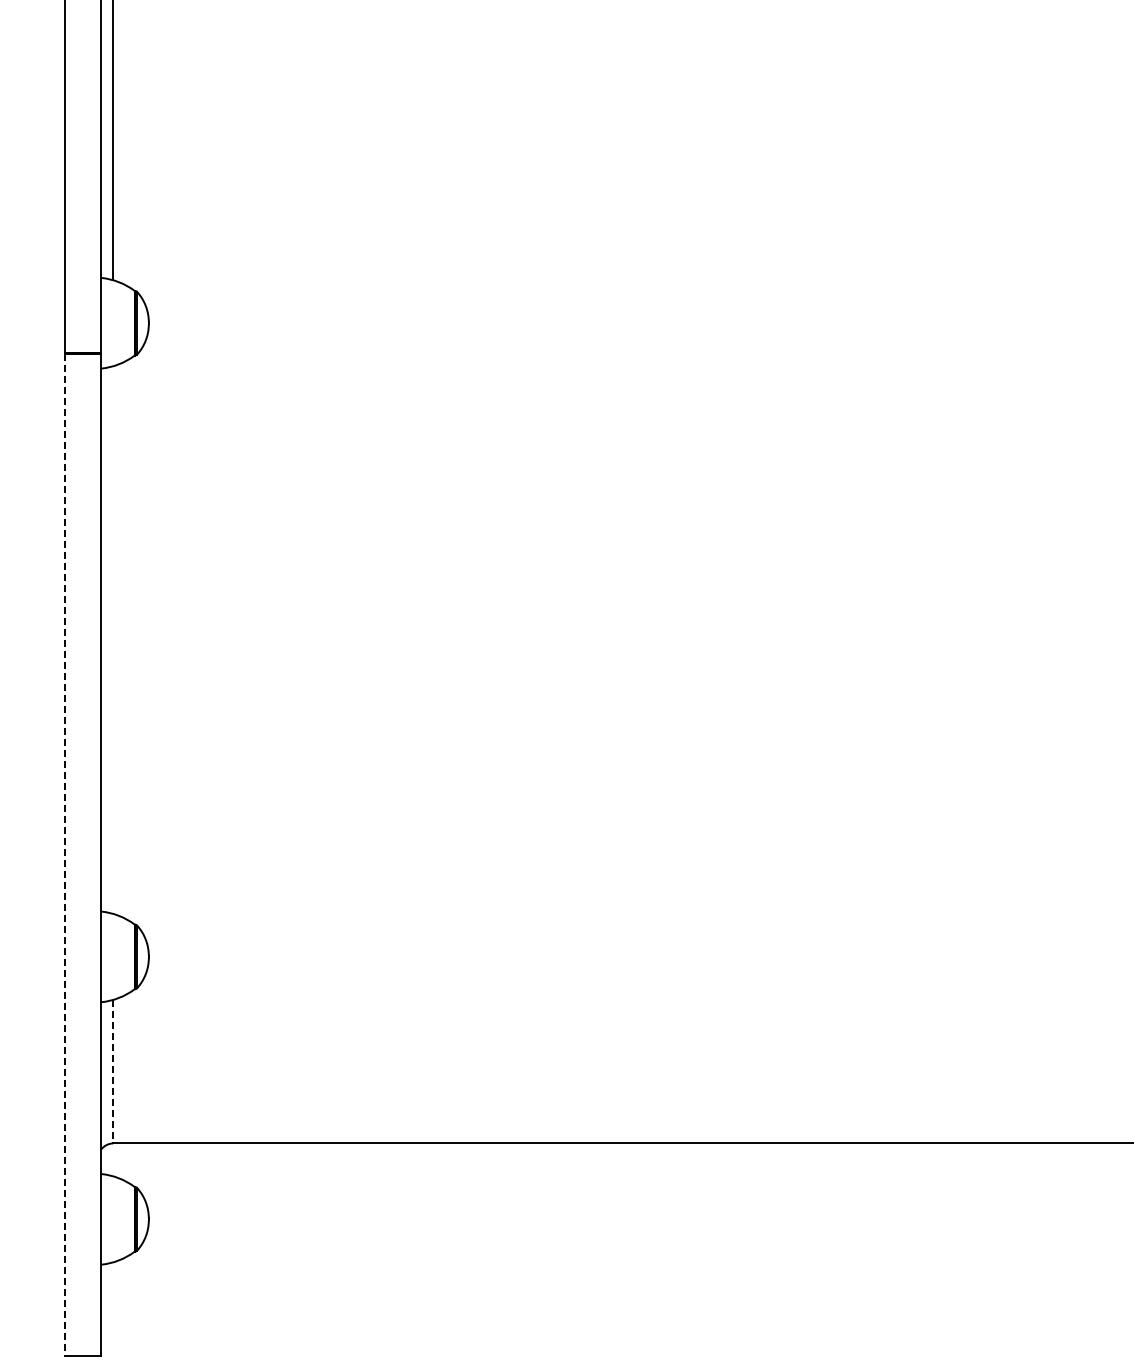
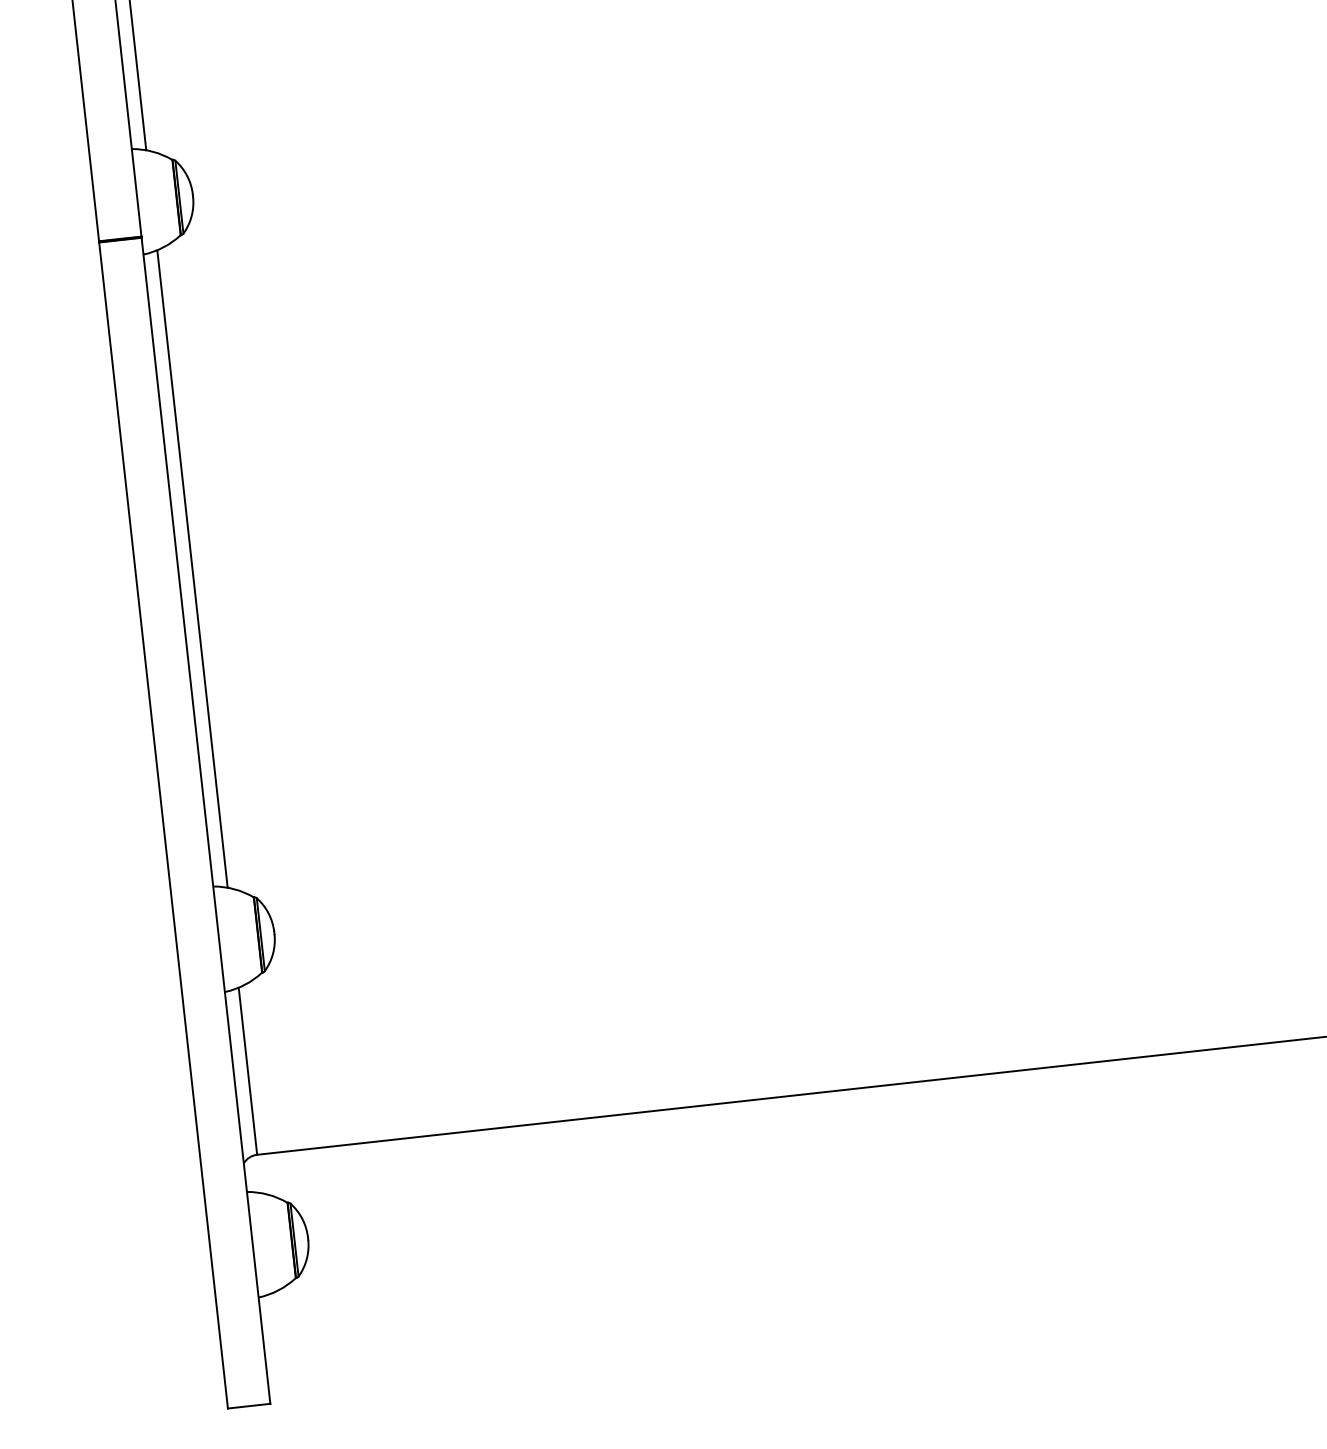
line: (113, 639) -> (192, 568), added
line: (64, 855) -> (163, 826), dashed -> solid
line: (113, 1071) -> (247, 1071), dashed -> solid

